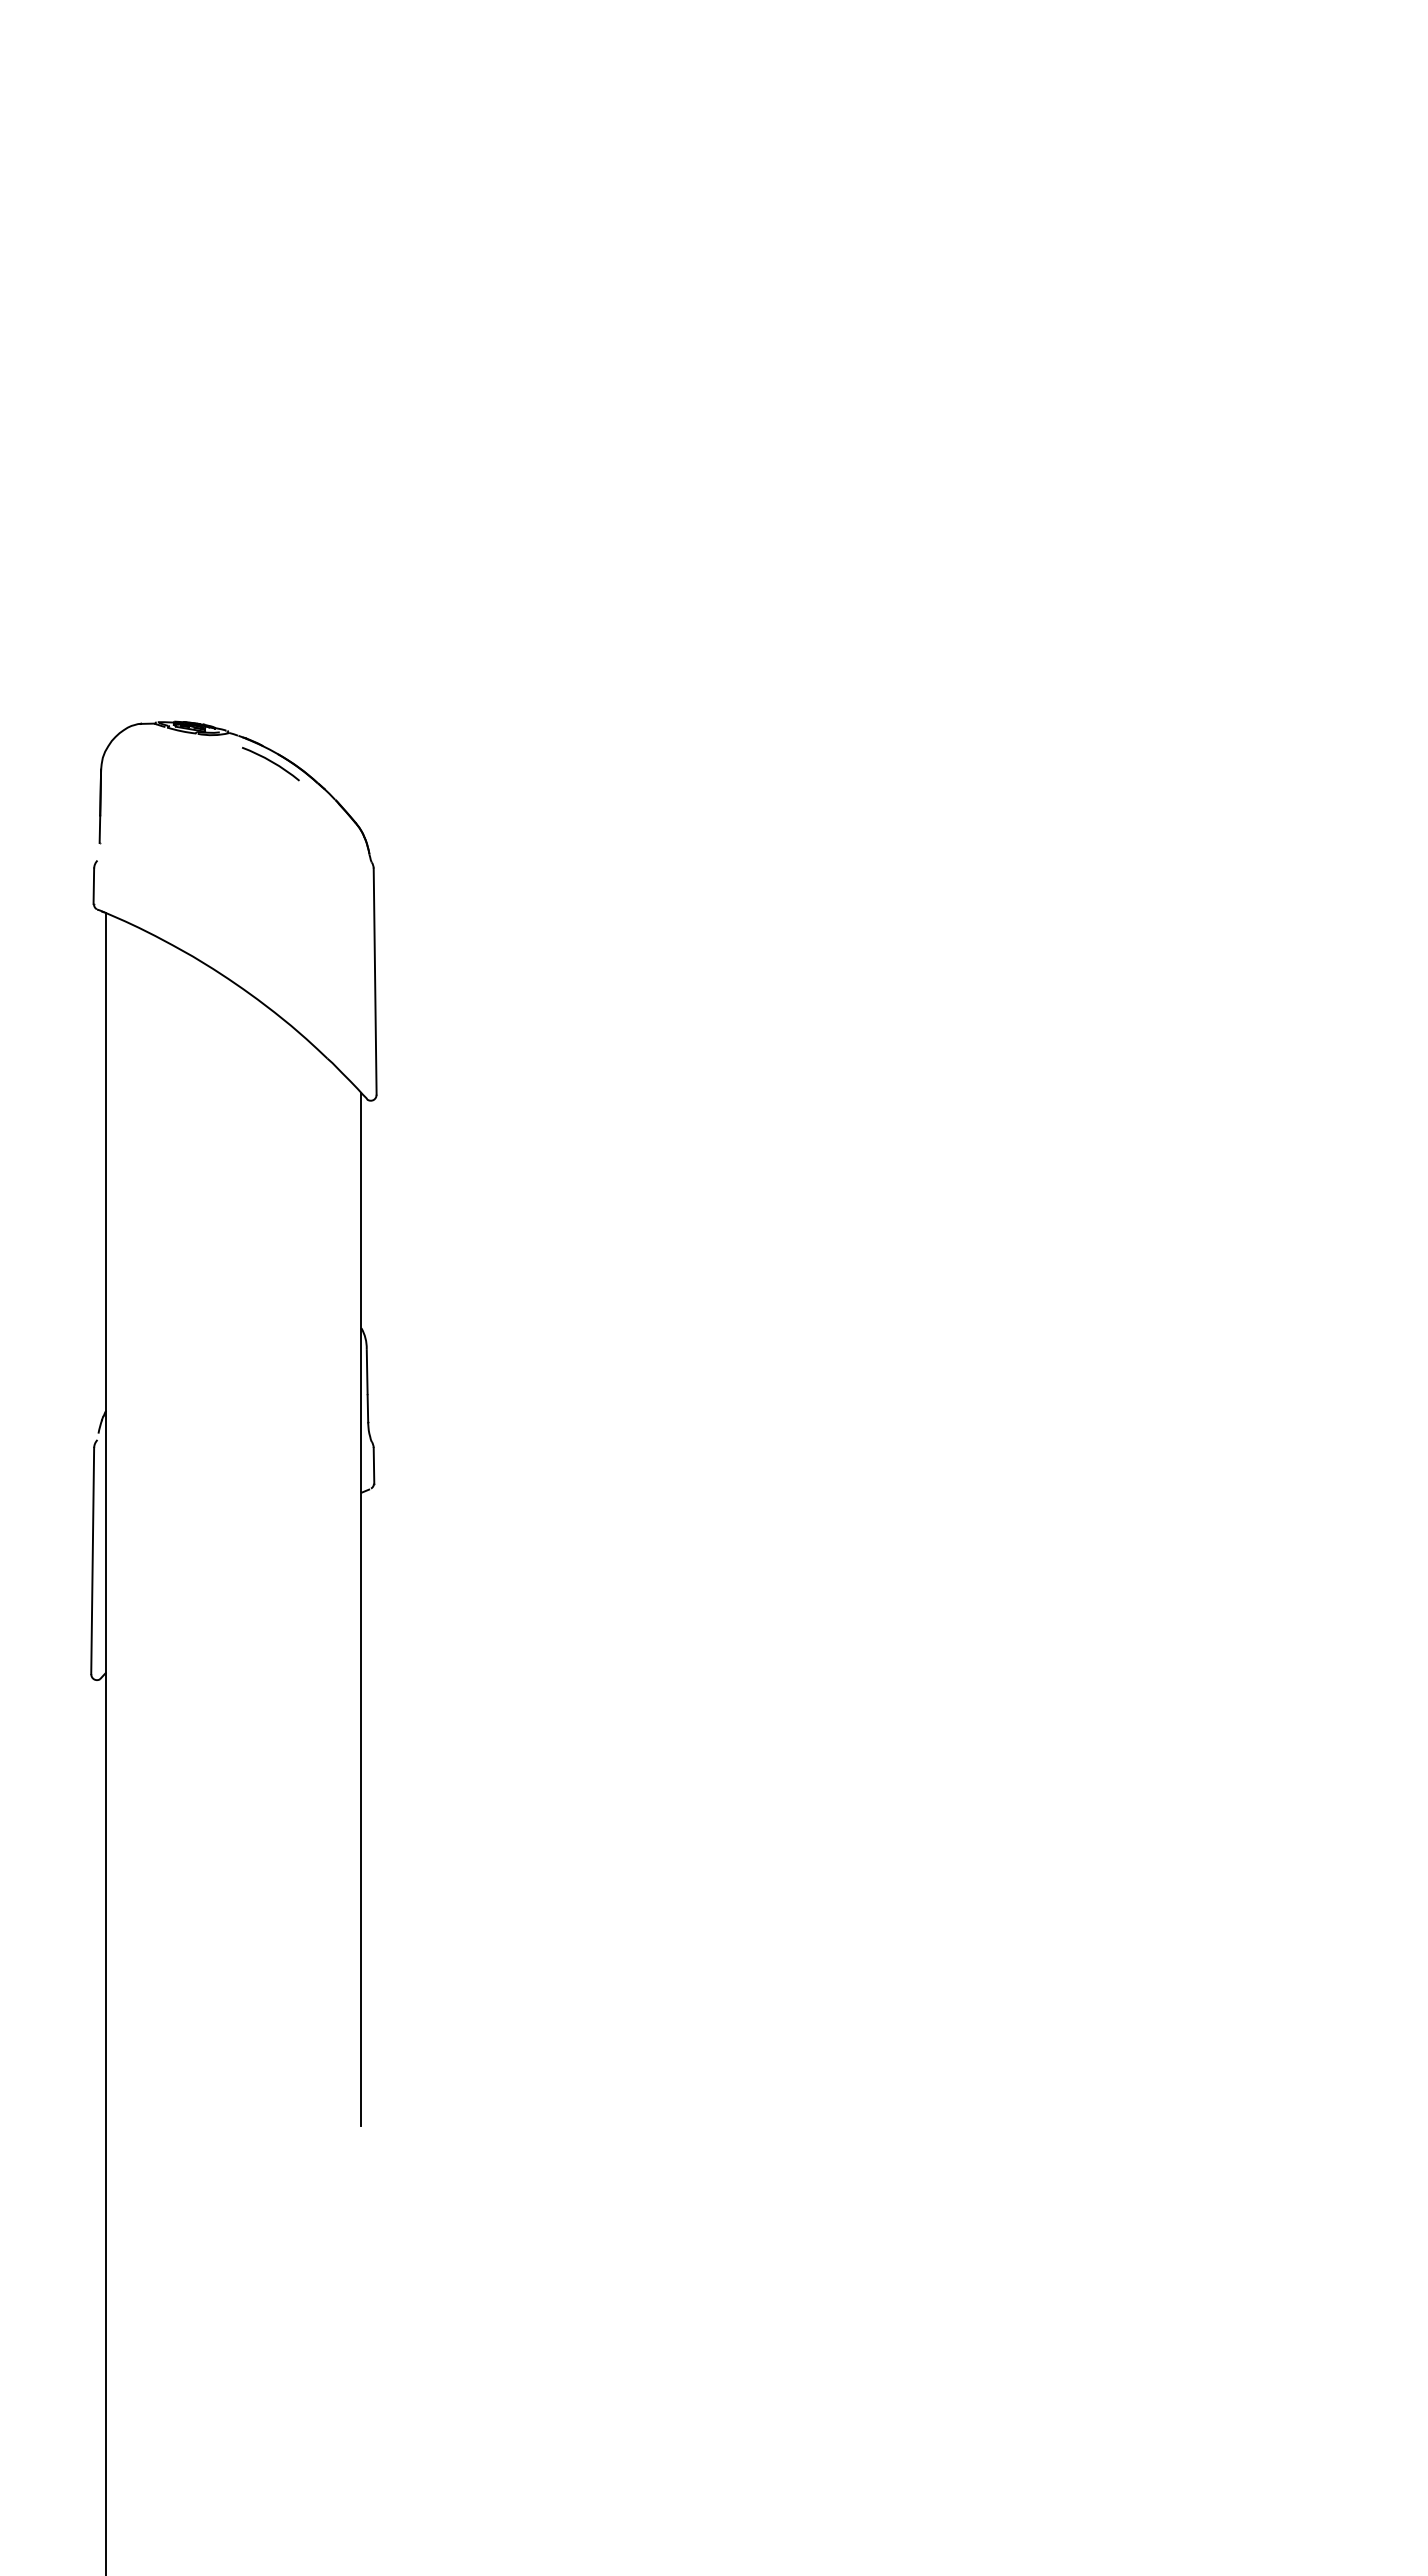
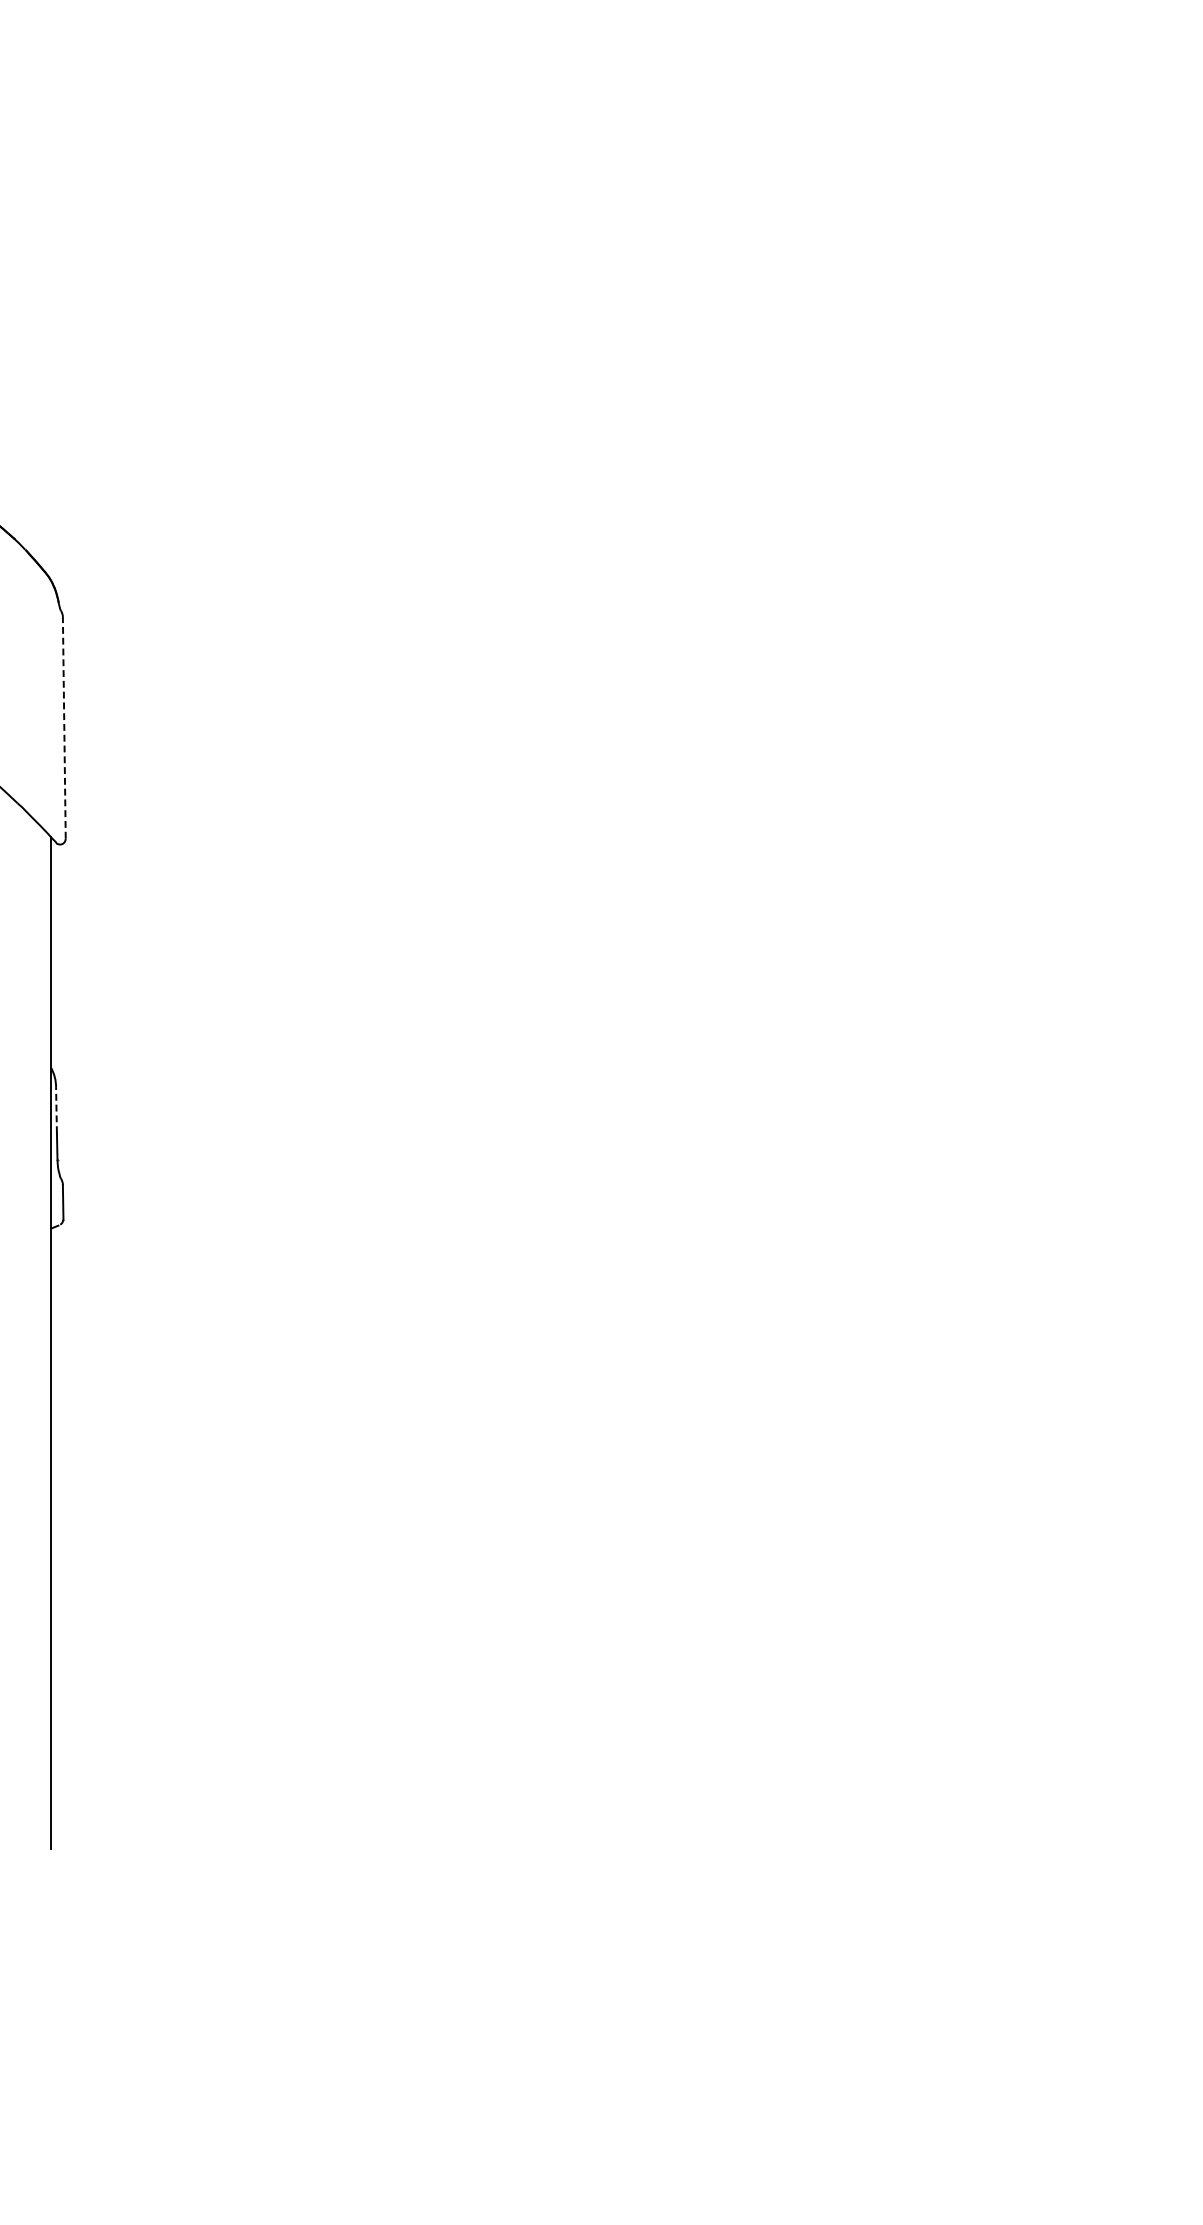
line: (375, 981) -> (64, 727), solid -> dashed
line: (367, 1371) -> (56, 1109), solid -> dashed

